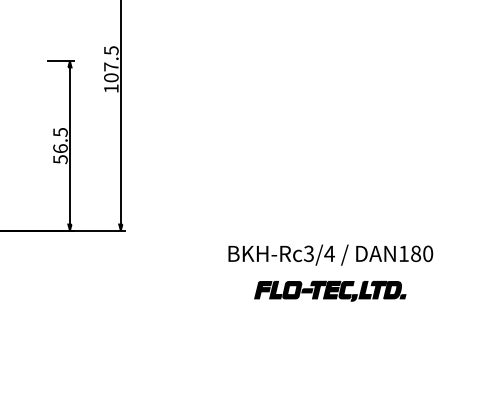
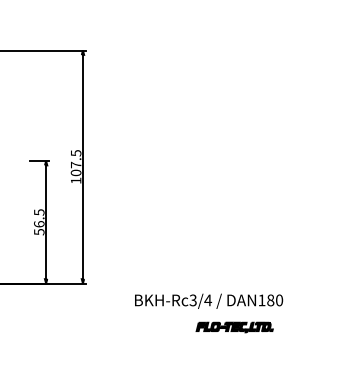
text: (331, 253) -> (209, 300), moved
part: (330, 291) -> (234, 327), size x0.7

